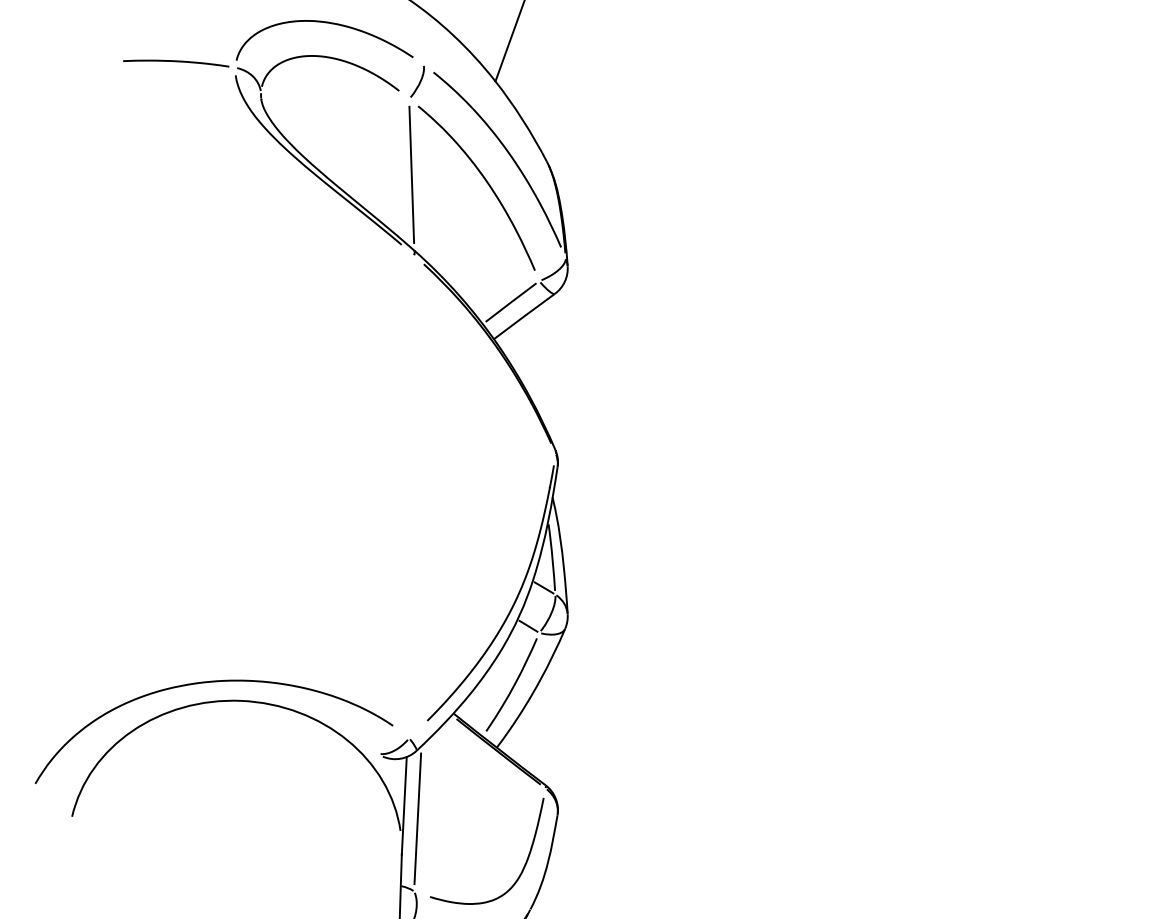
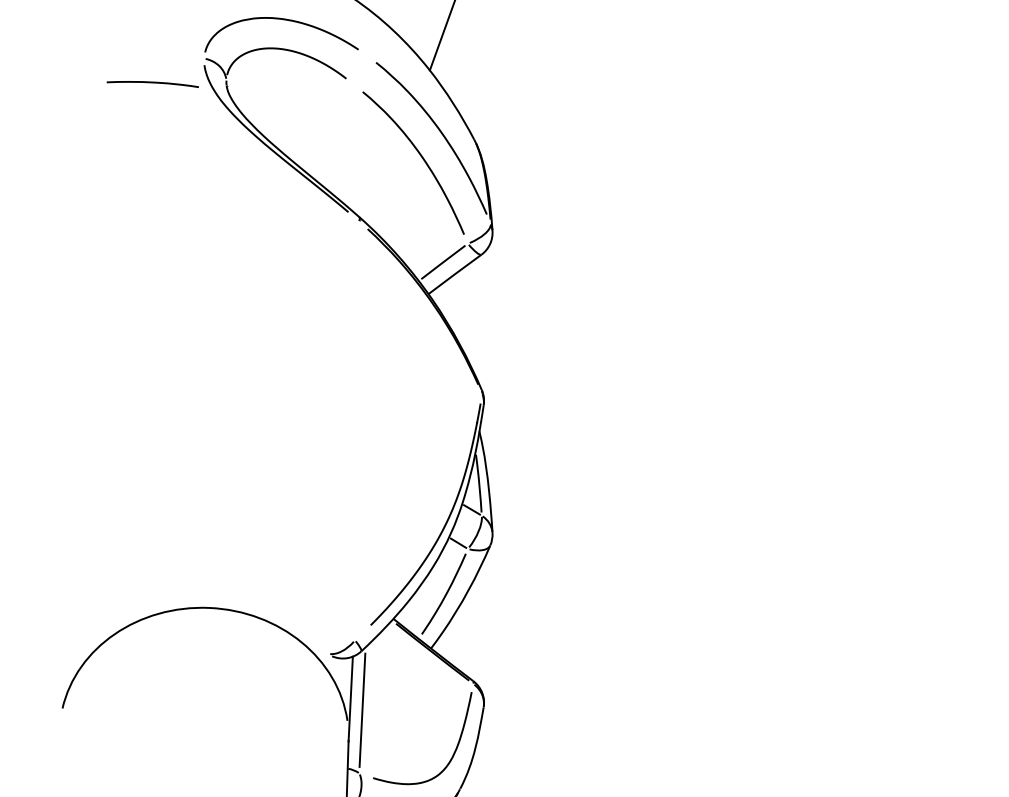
curve: (176, 62) -> (153, 83), moved
curve: (419, 81) -> (363, 70), removed
line: (411, 174) -> (356, 151), removed
curve: (206, 683) -> (179, 592), removed

